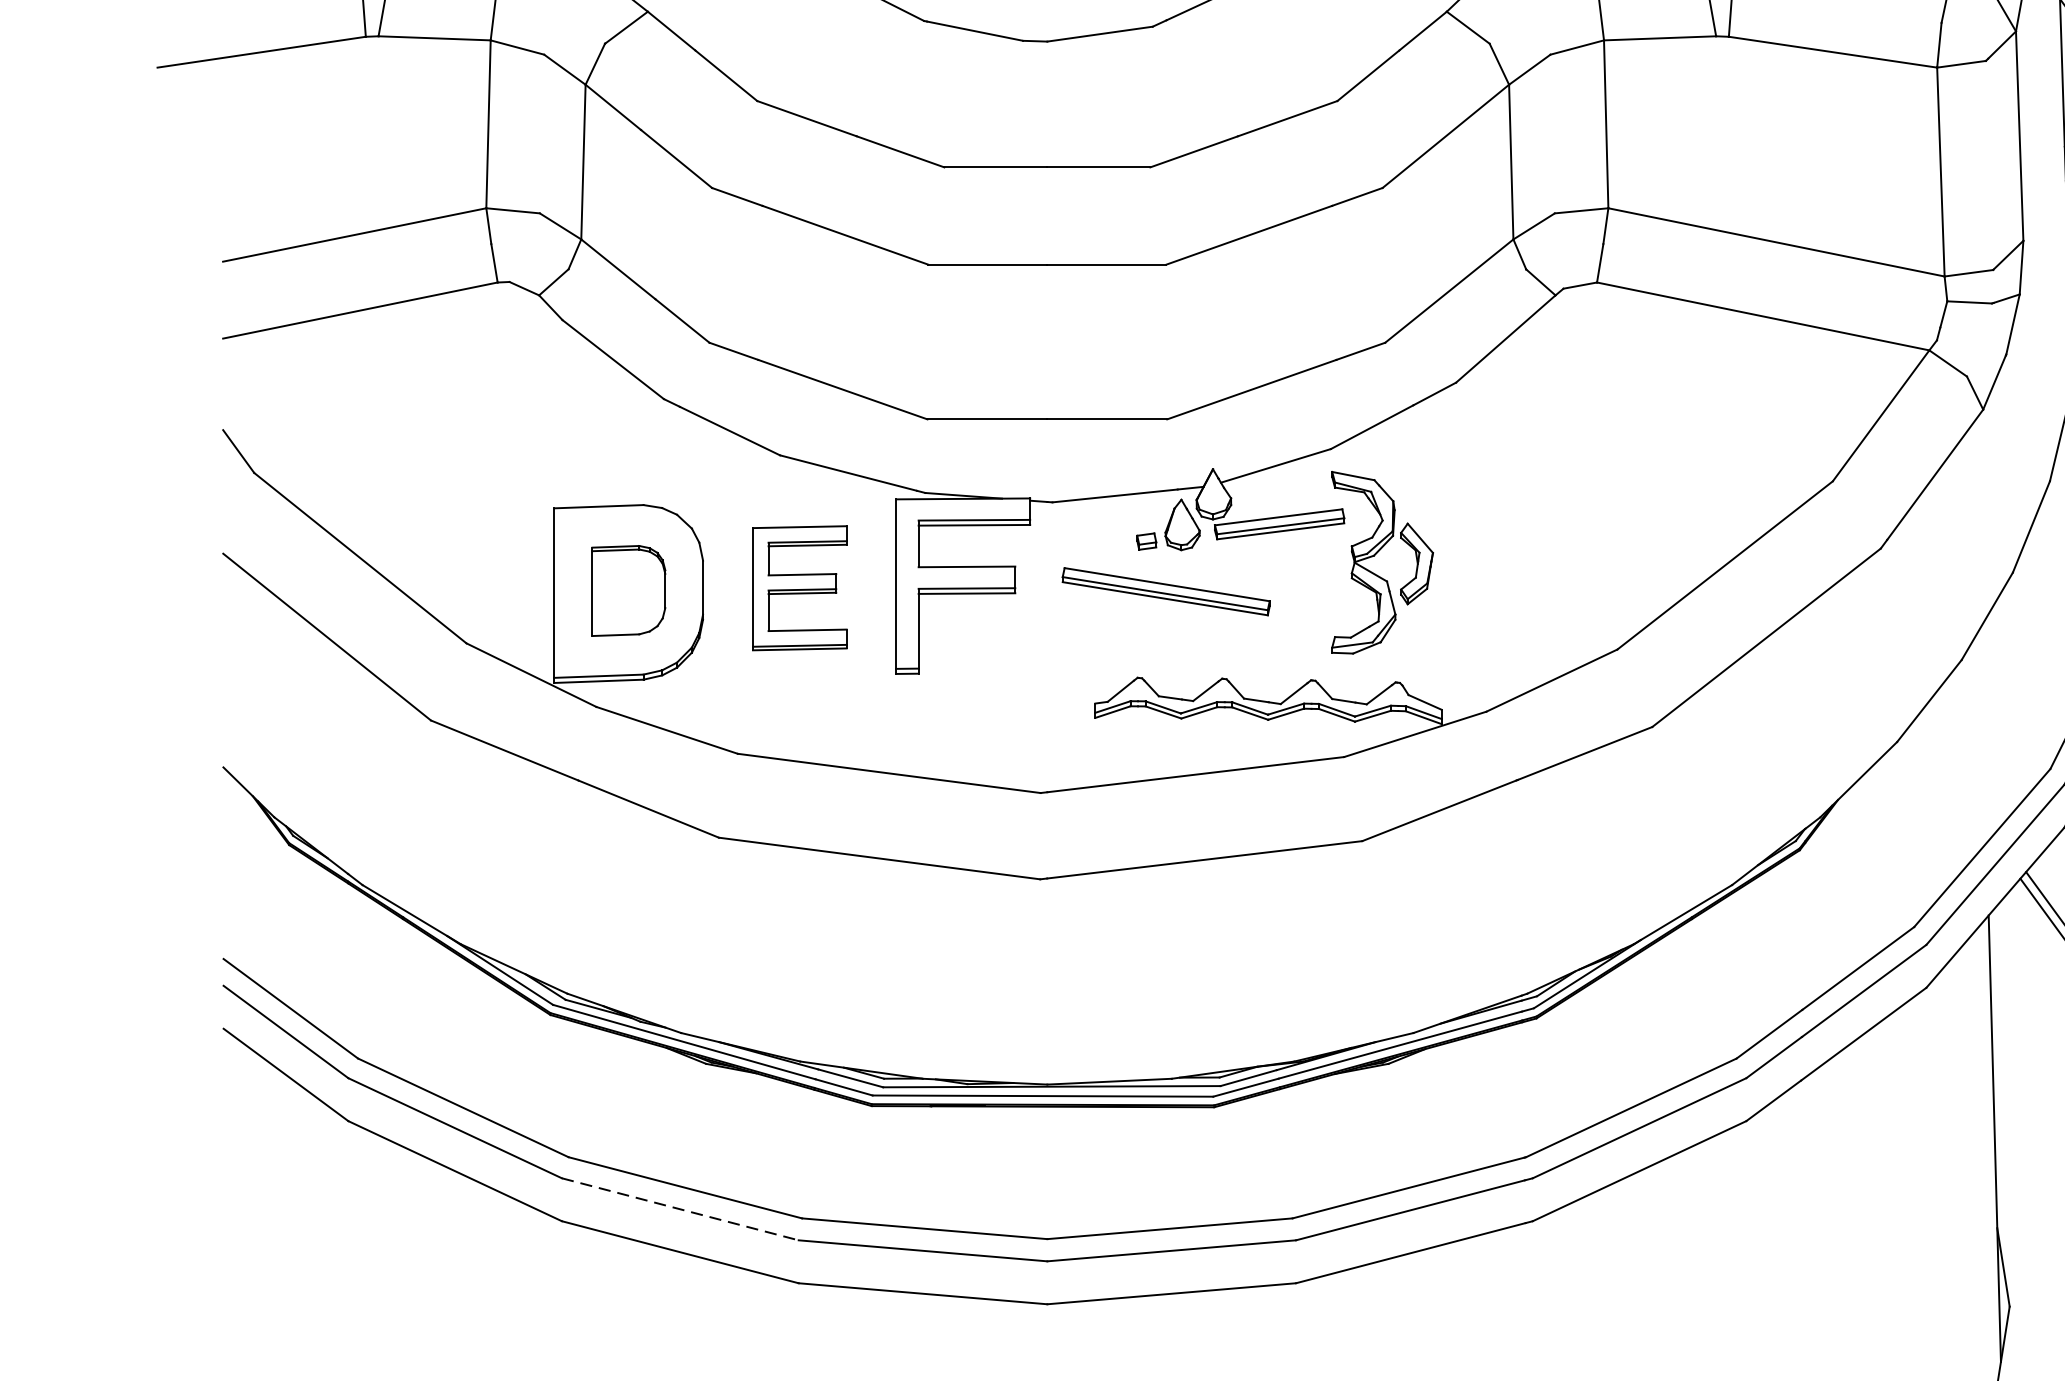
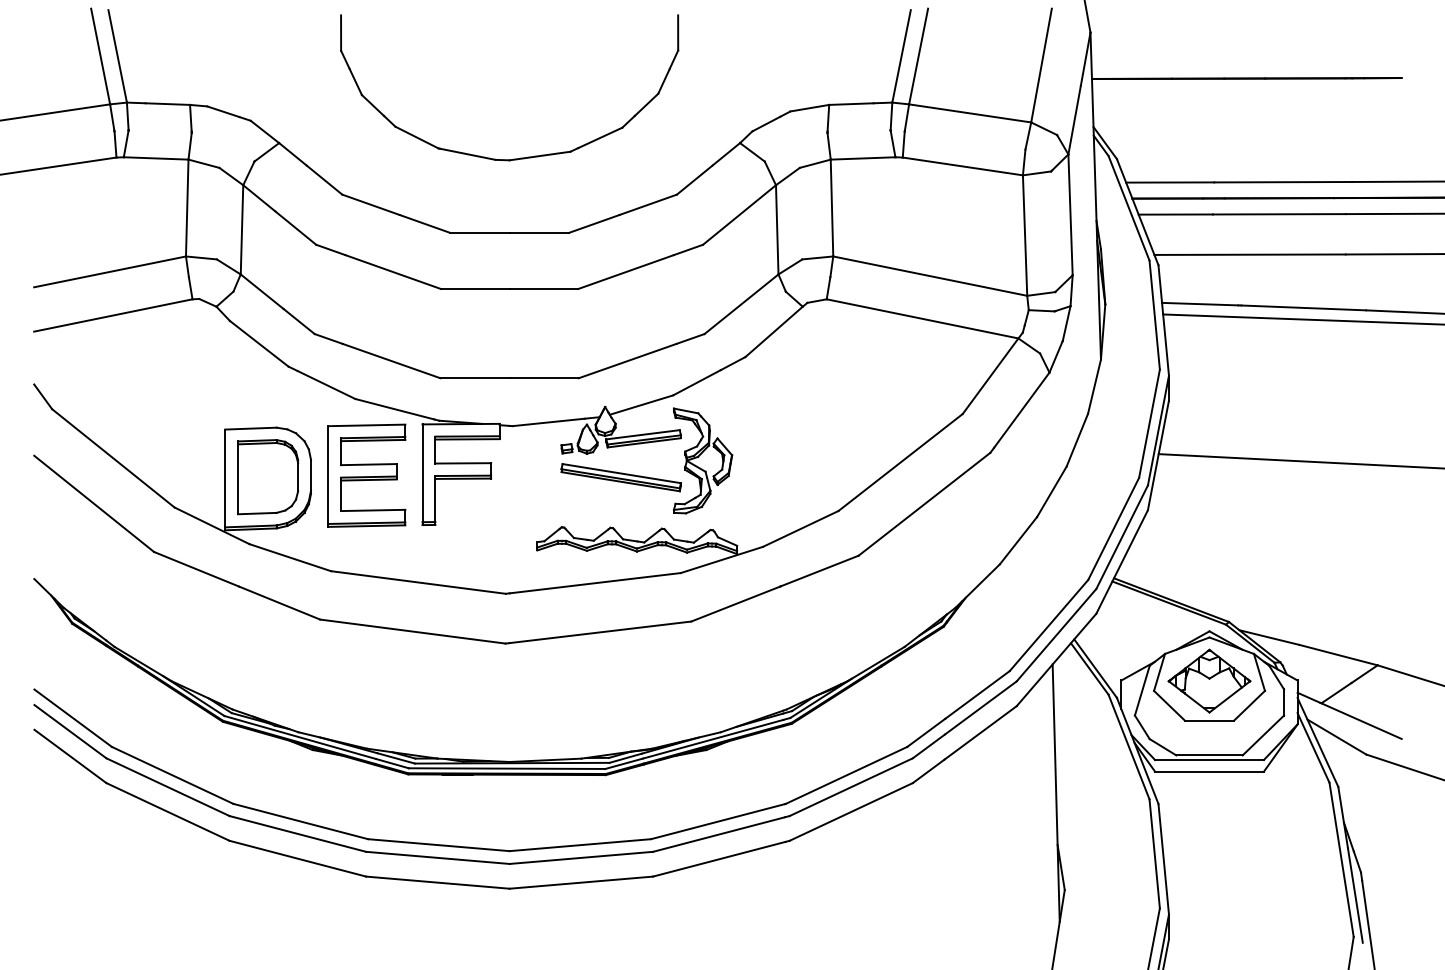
part: (799, 587) -> (366, 475), size x1.43
part: (629, 591) -> (268, 477), size x1.43
part: (1165, 591) -> (620, 477), moved
line: (679, 1208) -> (297, 833), dashed -> solid

